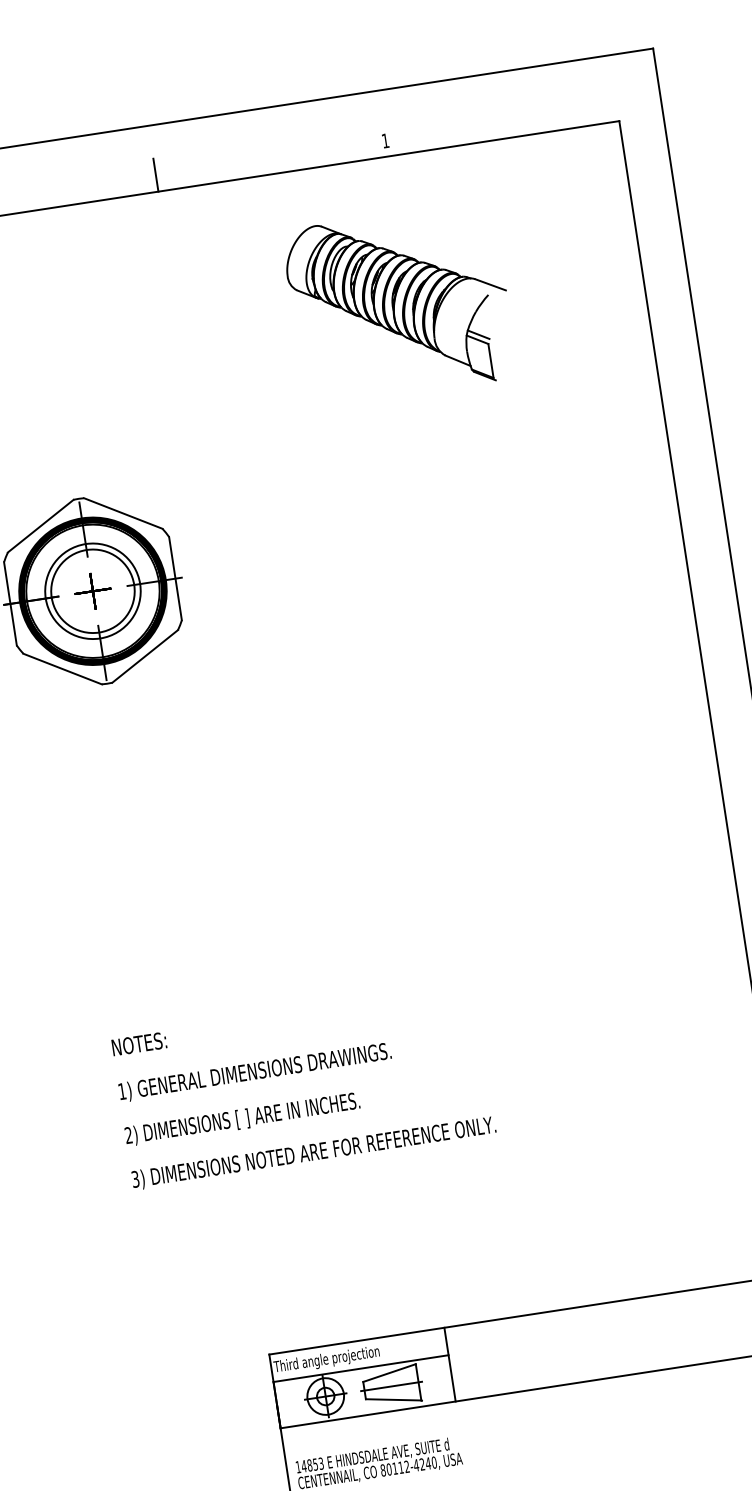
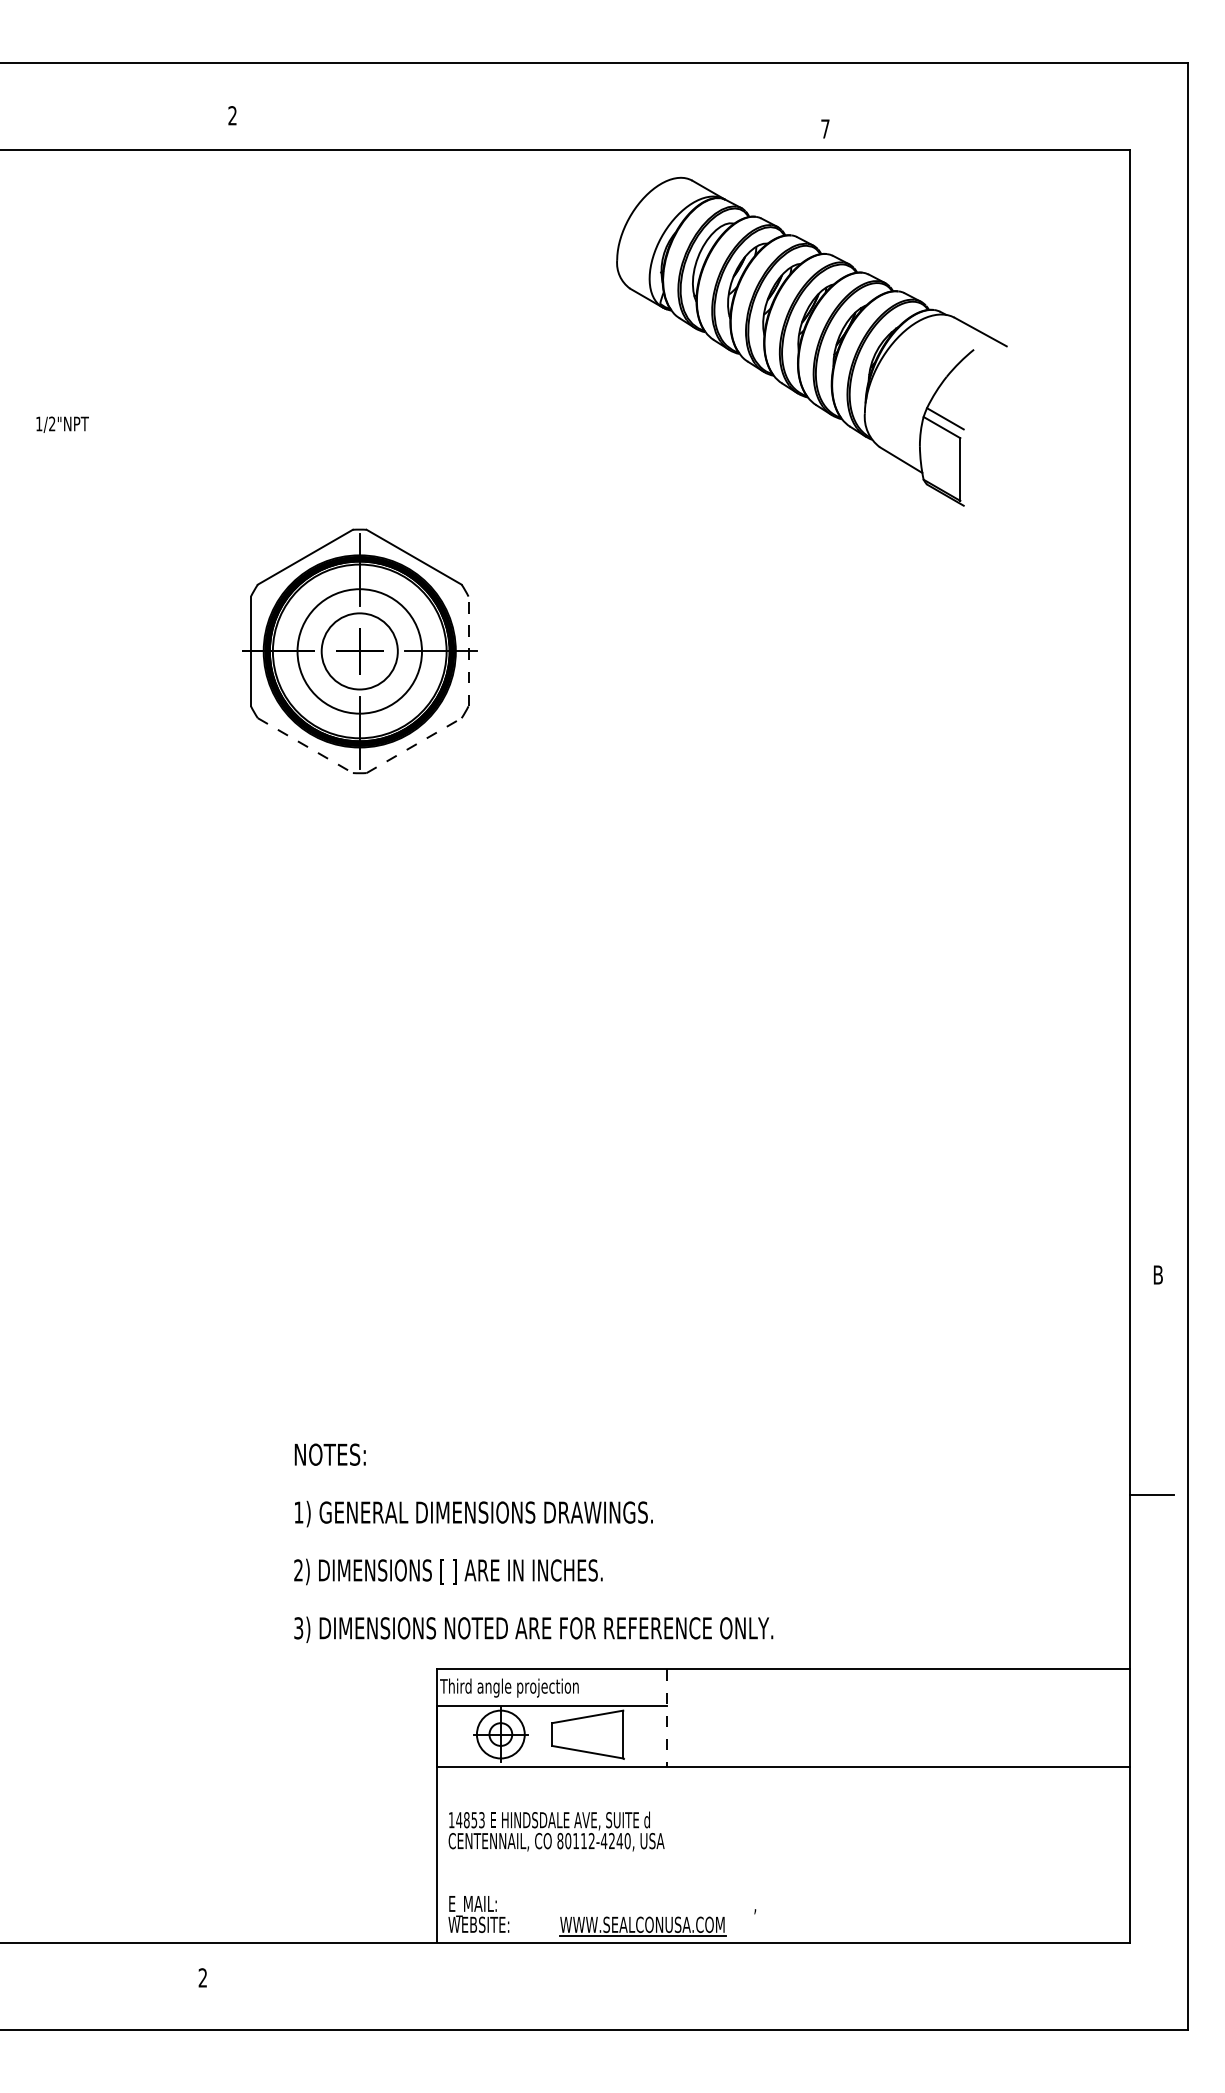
text: (385, 140) -> (825, 128), 1 -> 7
line: (155, 174) -> (522, 127), removed
part: (399, 304) -> (811, 342), size x1.4
line: (175, 578) -> (468, 651), solid -> dashed
circle: (92, 591) -> (359, 651), size x0.7
line: (145, 656) -> (414, 745), solid -> dashed
line: (62, 668) -> (305, 745), solid -> dashed
text: (303, 1087) -> (533, 1542), moved
line: (450, 1364) -> (667, 1717), solid -> dashed
line: (391, 1386) -> (587, 1734), removed

